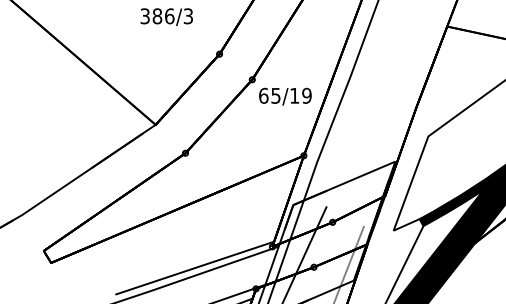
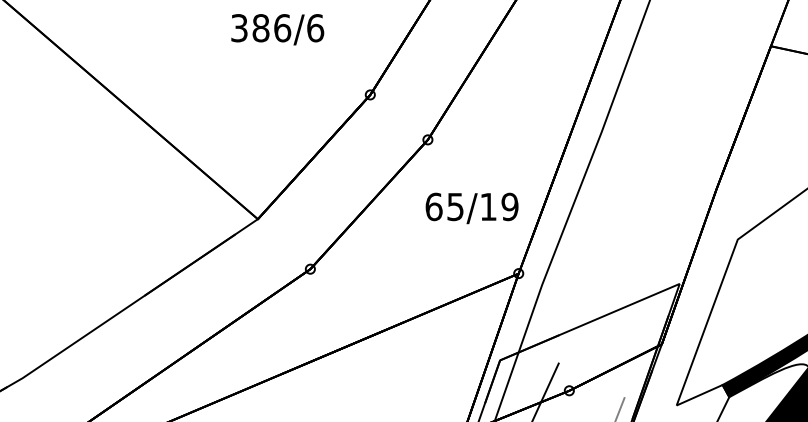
text: (188, 16) -> (315, 28), 386/3 -> 386/6
text: (285, 96) -> (472, 208), moved

